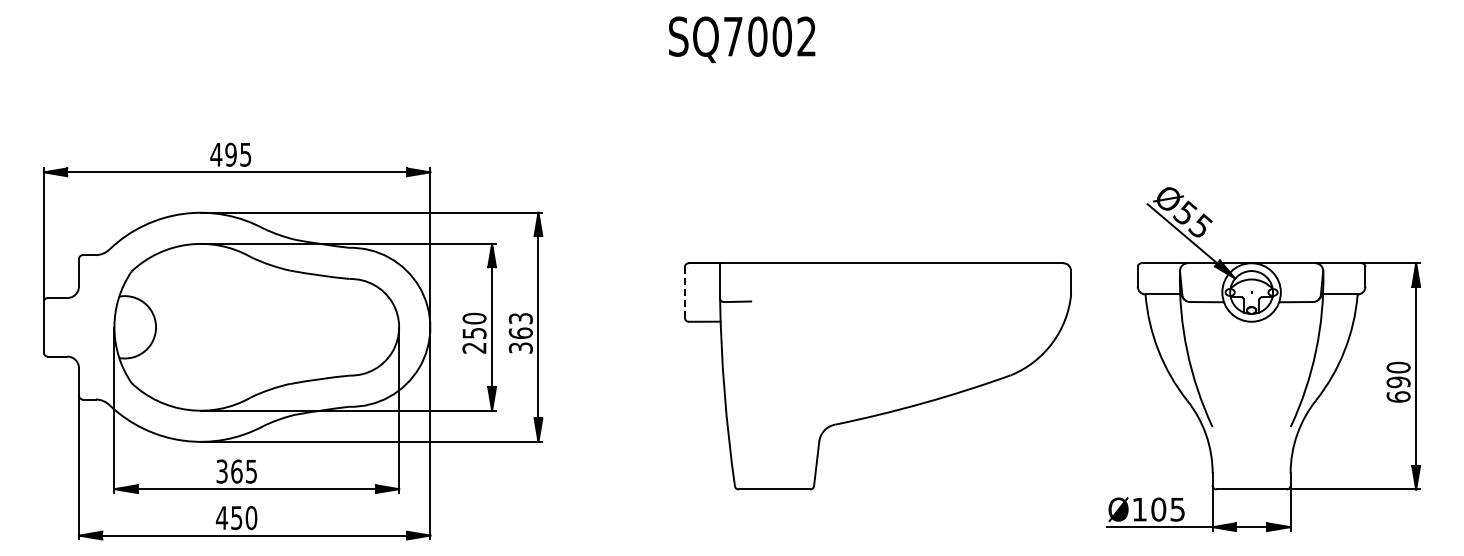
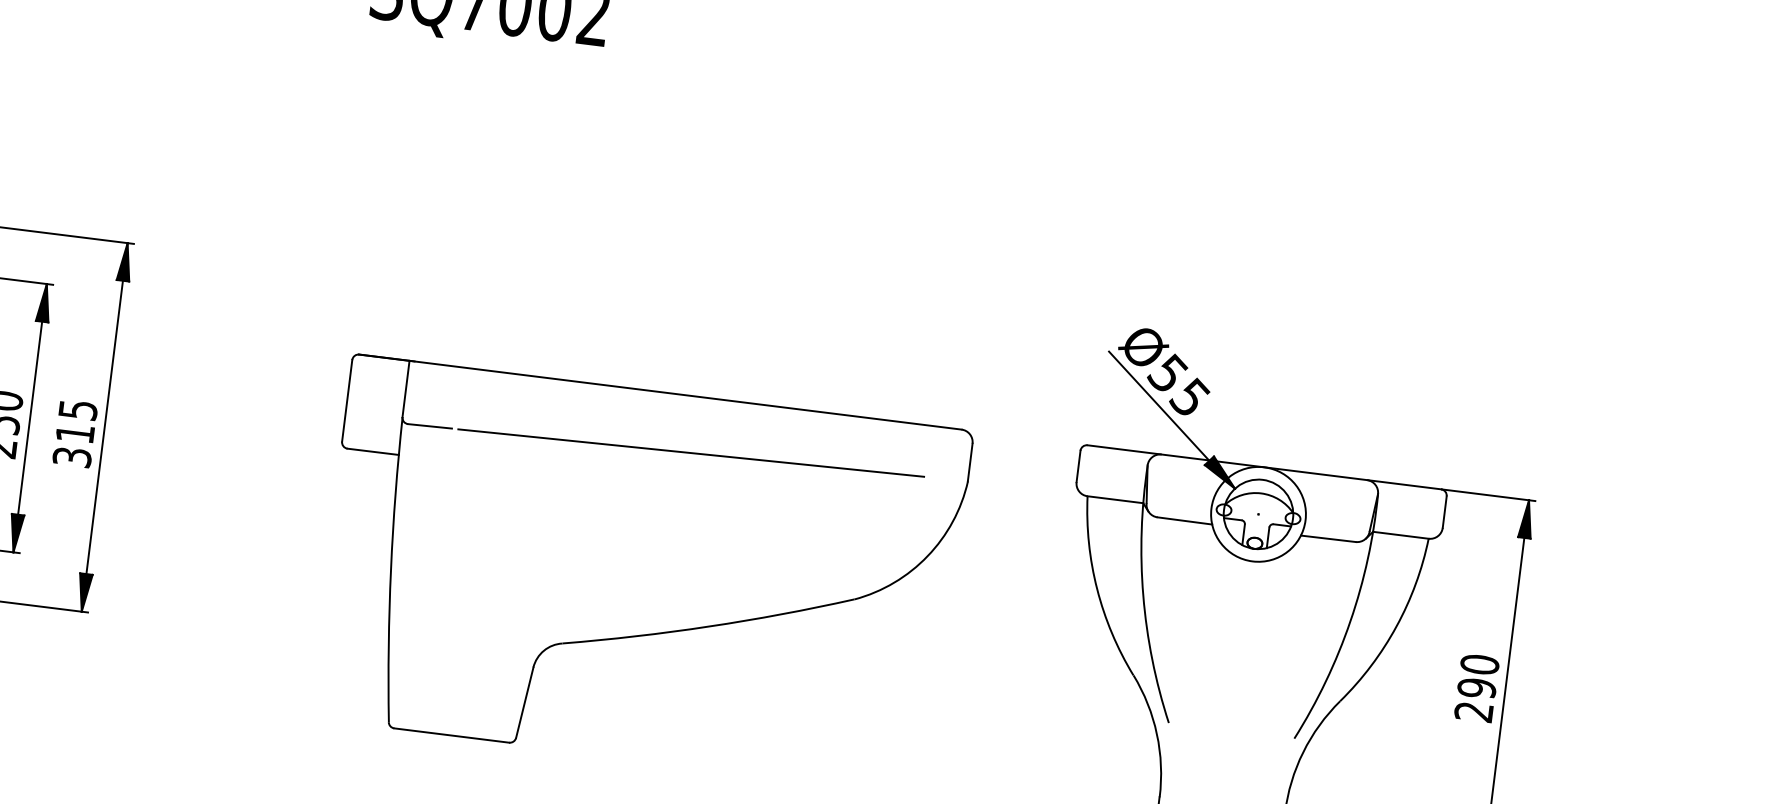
line: (684, 293) -> (346, 402), dashed -> solid
line: (899, 298) -> (691, 453), added
text: (520, 325) -> (76, 420), 363 -> 315
text: (1398, 396) -> (1473, 711), 690 -> 290

